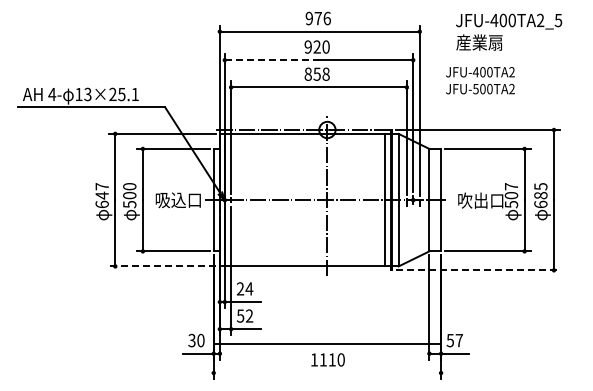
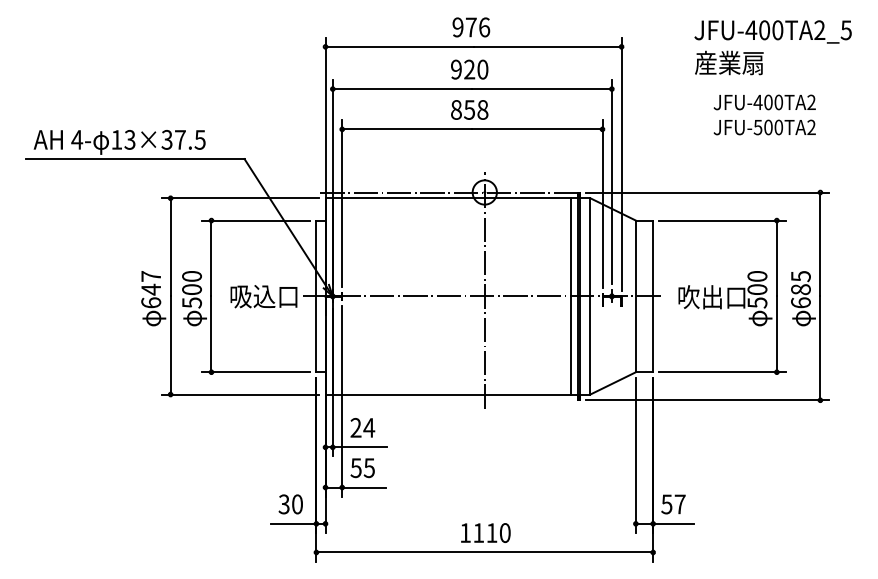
text: (509, 31) -> (773, 46), moved
line: (272, 60) -> (403, 89), dashed -> solid
text: (480, 80) -> (764, 114), moved
text: (123, 94) -> (182, 139), 13×25.1 -> 13×37.5
text: (511, 186) -> (757, 276), 507 -> 500
line: (161, 266) -> (239, 394), dashed -> solid
line: (478, 270) -> (708, 400), dashed -> solid
text: (249, 315) -> (369, 467), 52 -> 55
line: (327, 344) -> (484, 553), moved

